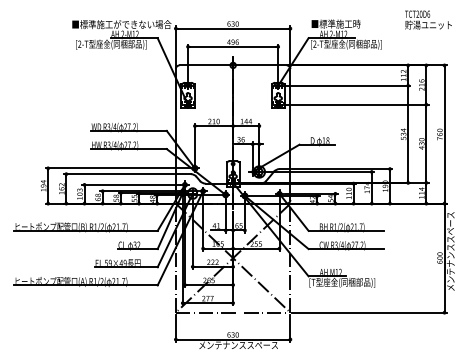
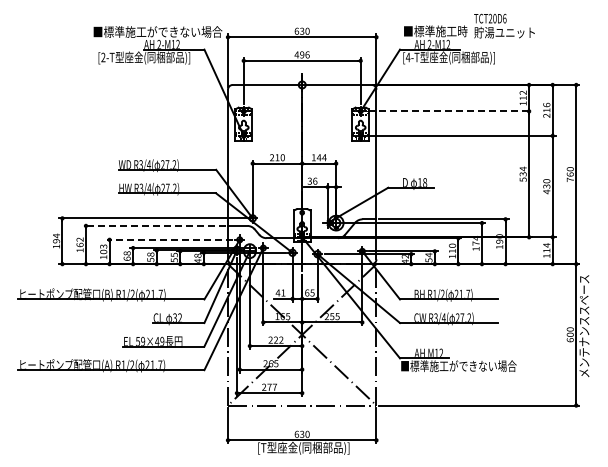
text: (428, 19) -> (504, 25), moved
text: (314, 44) -> (407, 57), [2-T -> [4-T
line: (347, 85) -> (450, 111), solid -> dashed
line: (118, 173) -> (153, 225), solid -> dashed
line: (130, 184) -> (169, 239), solid -> dashed
text: (353, 282) -> (458, 366), [T型座金(同梱部品)] -> ■標準施工ができない場合
text: (238, 345) -> (309, 447), メンテナンススペース -> [T型座金(同梱部品)]

